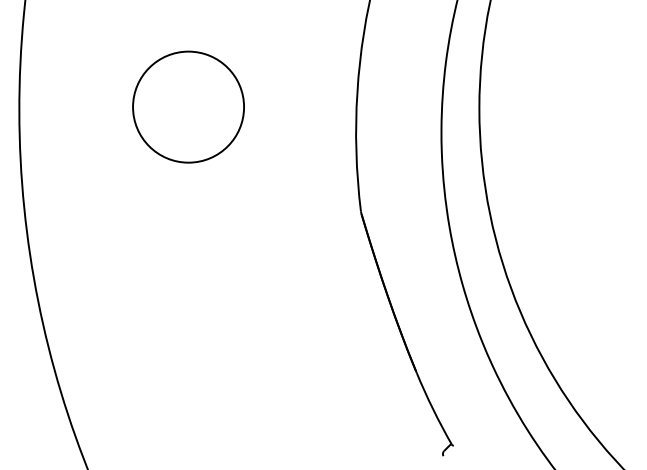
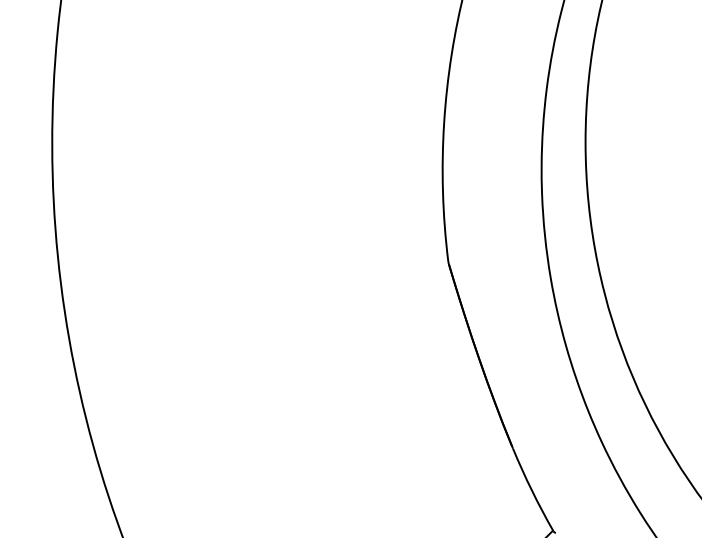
circle: (188, 106) -> (248, 139), removed

